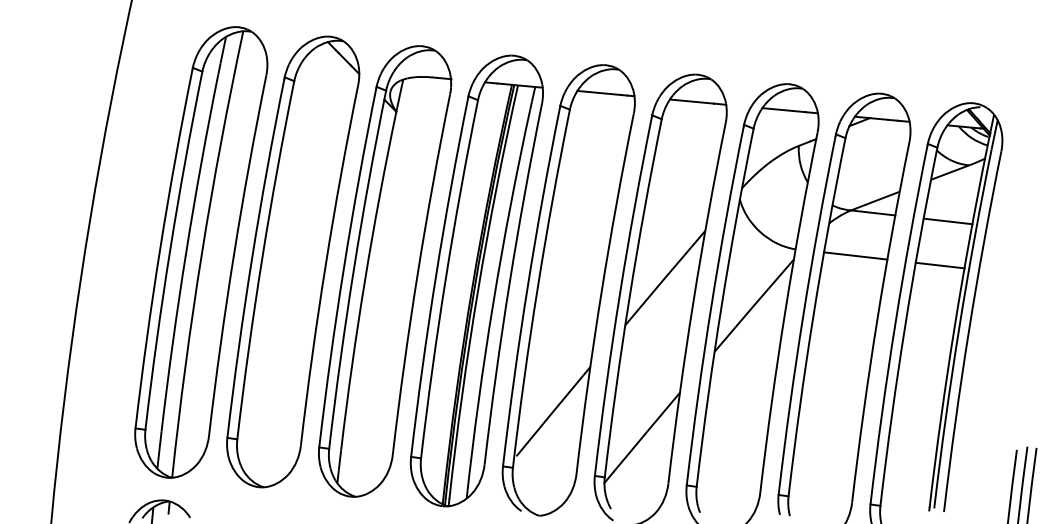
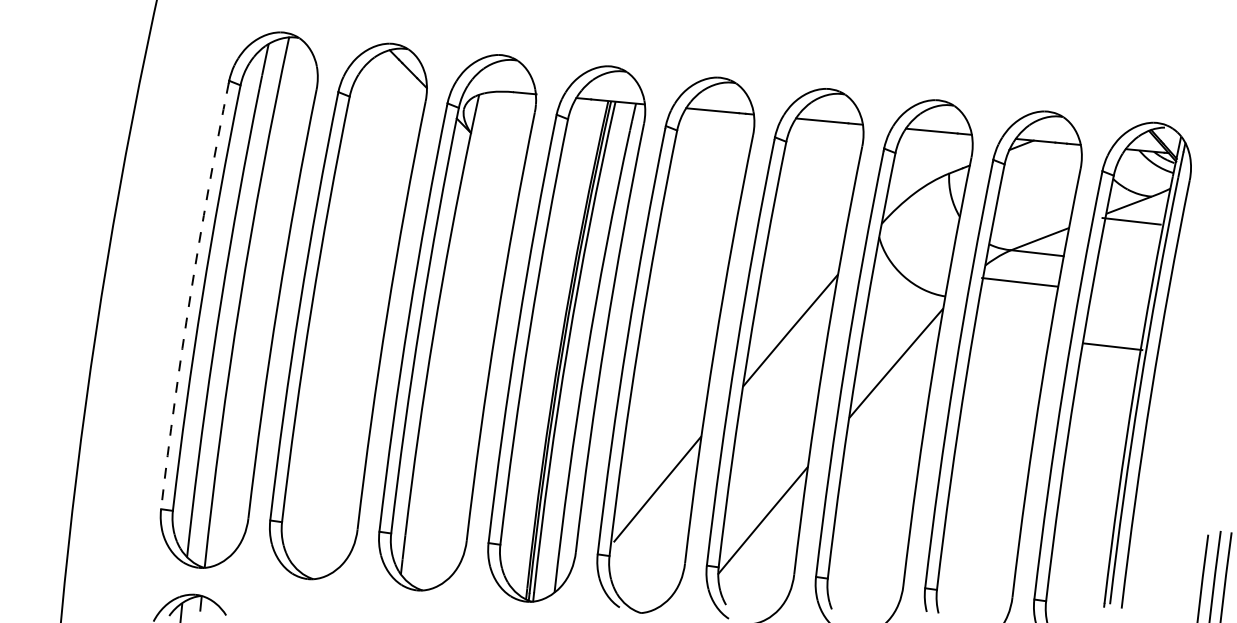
line: (948, 221) -> (1131, 221), moved
arc: (160, 248) -> (190, 295), solid -> dashed
line: (855, 256) -> (1019, 282), moved
line: (940, 265) -> (1113, 346), moved

